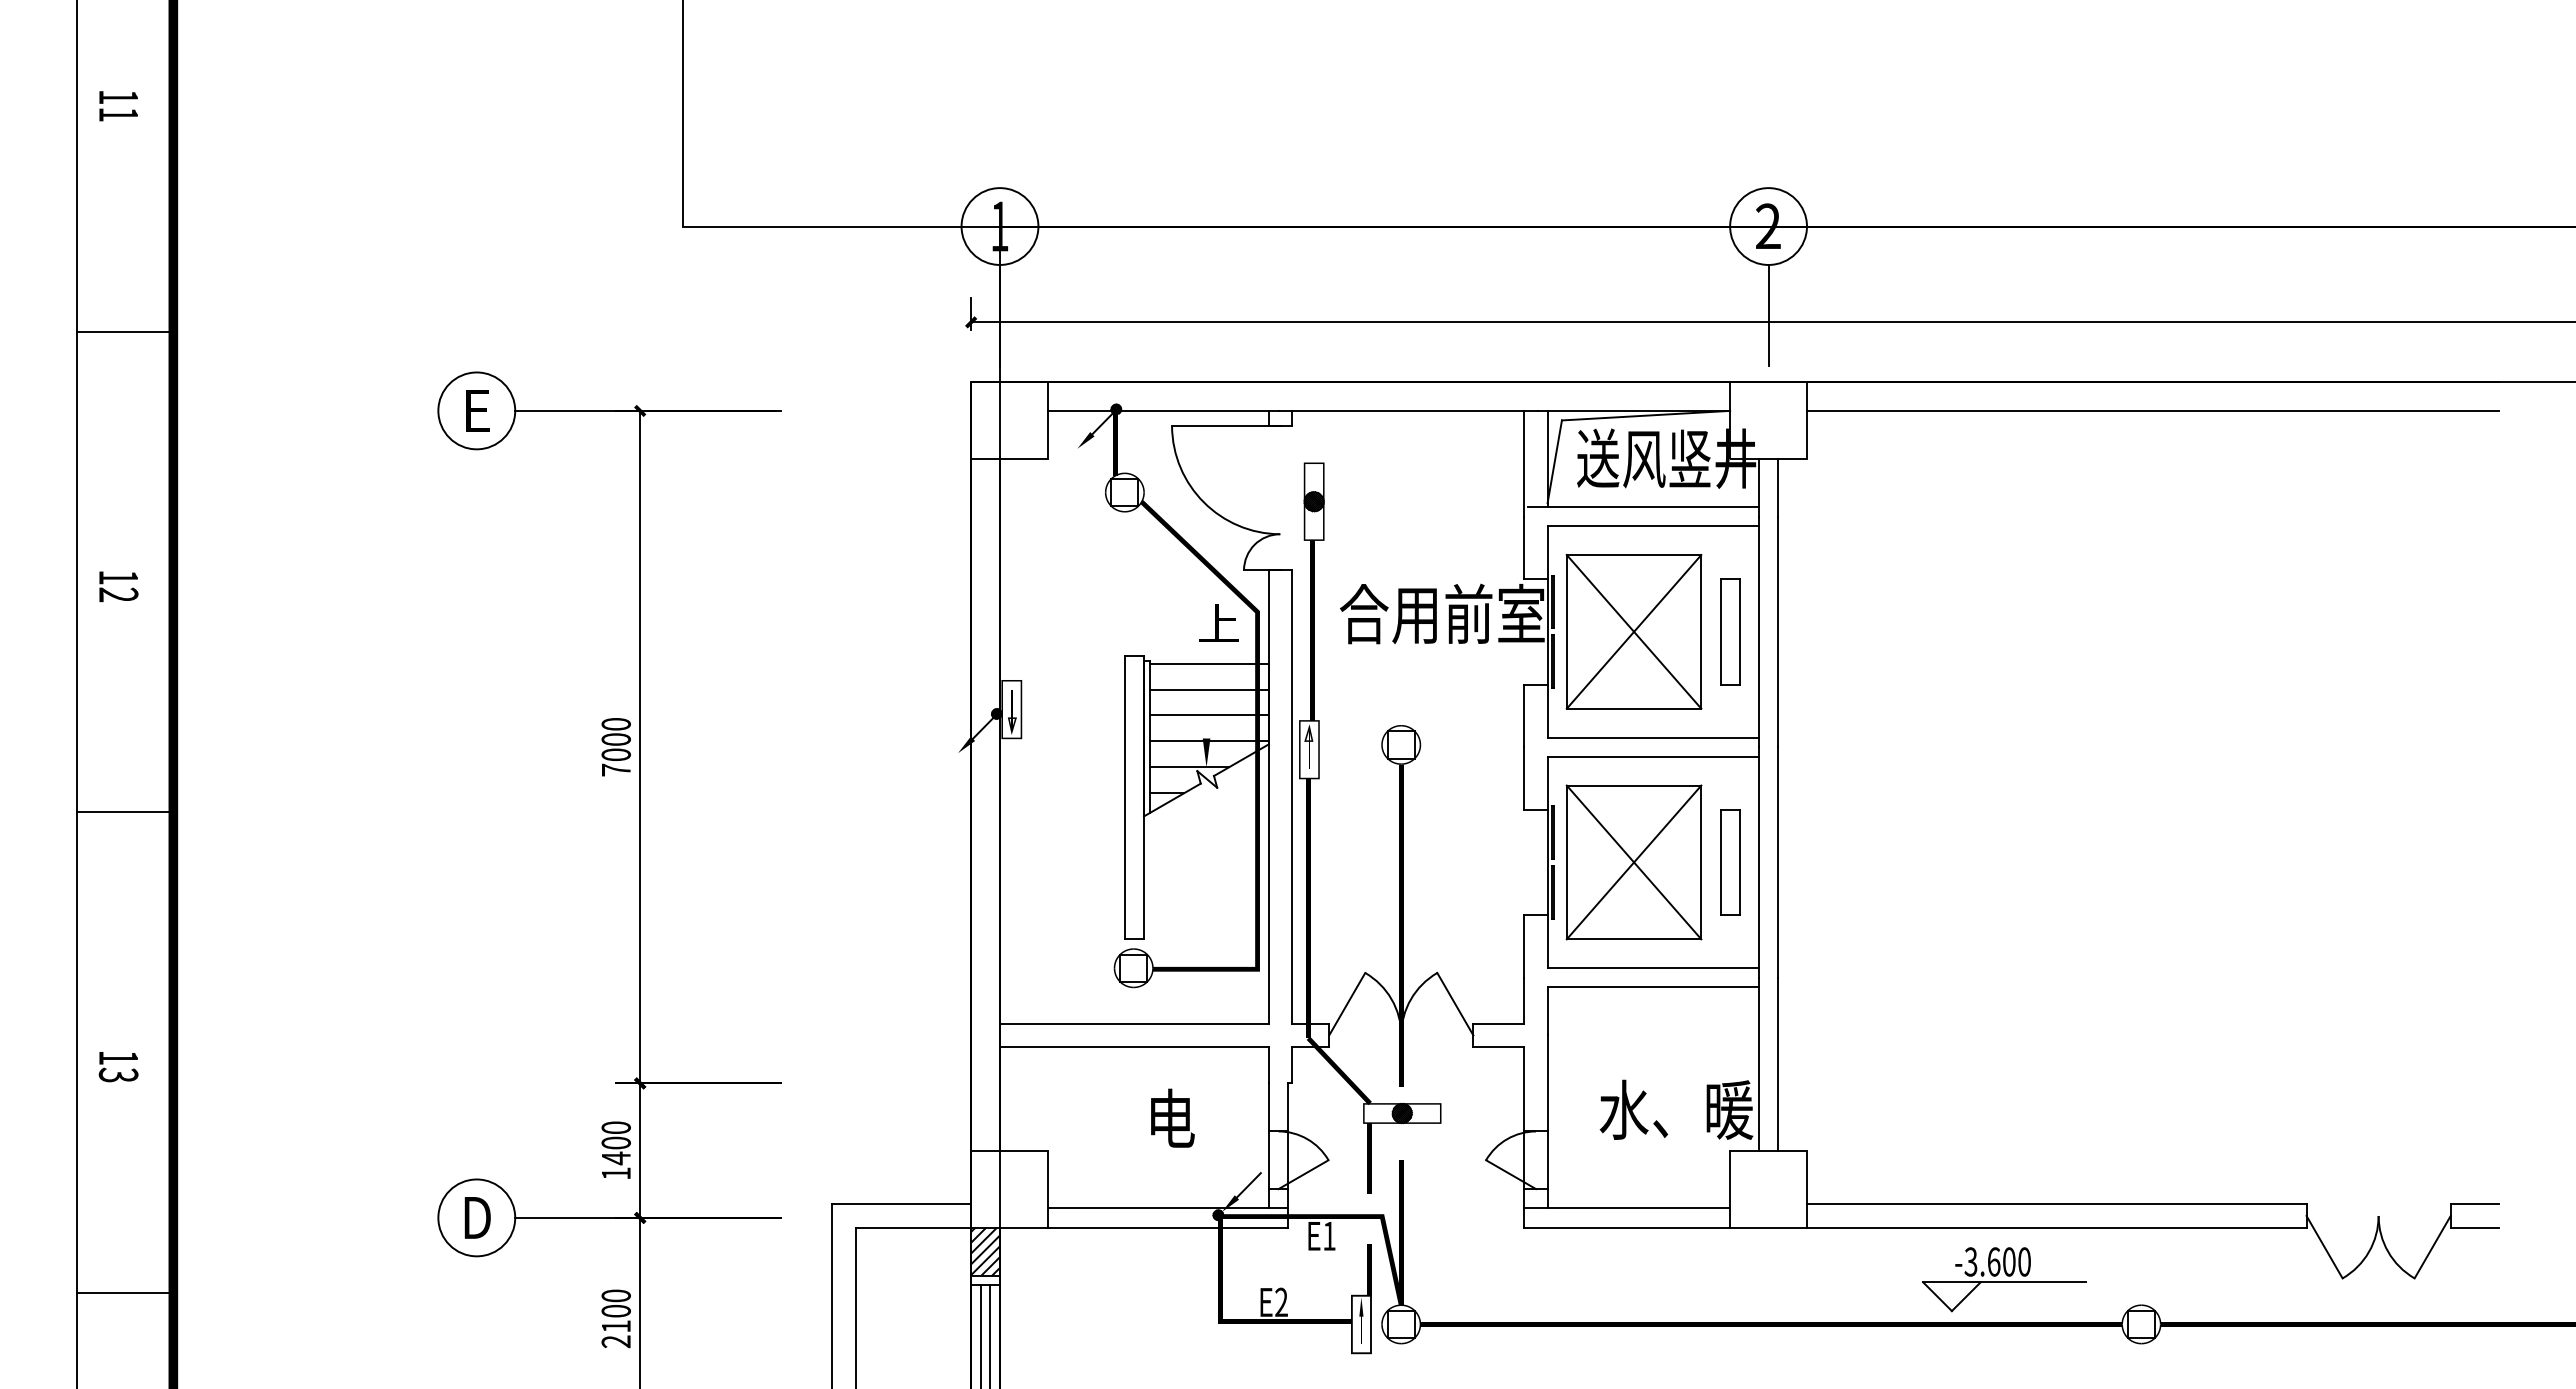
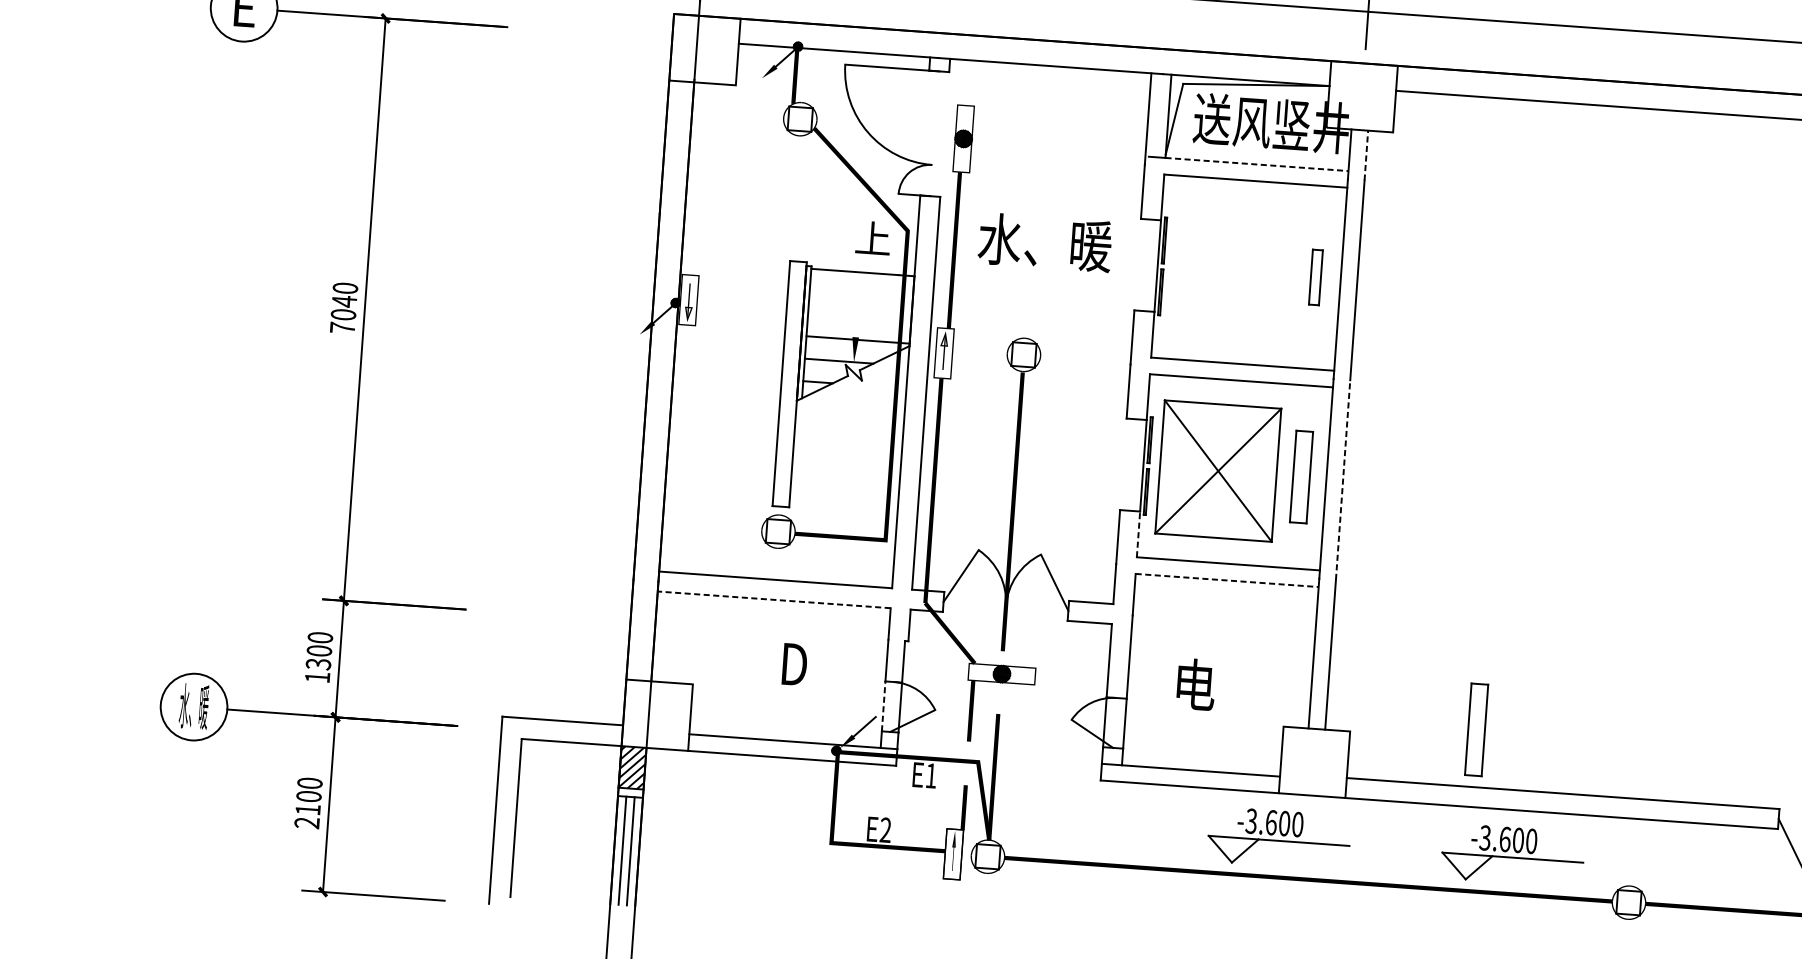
line: (1778, 487) -> (1366, 155), solid -> dashed
line: (1653, 506) -> (1257, 164), solid -> dashed
text: (1441, 613) -> (1066, 243), 合用前室 -> 水、暖
part: (1633, 631) -> (1232, 271), removed
part: (1730, 631) -> (1316, 277), size x0.6
line: (1209, 689) -> (861, 295), removed
line: (1209, 715) -> (859, 317), removed
text: (615, 739) -> (343, 301), 7000 -> 7040
line: (1778, 861) -> (1343, 479), solid -> dashed
line: (1547, 941) -> (1138, 534), solid -> dashed
line: (1653, 987) -> (1227, 580), solid -> dashed
line: (1134, 1046) -> (774, 599), solid -> dashed
text: (1676, 1109) -> (1239, 687), 水、暖 -> 电
text: (1171, 1117) -> (801, 663), 电 -> D
part: (1952, 1138) -> (1476, 729), added
text: (615, 1158) -> (317, 664), 1400 -> 1300
line: (1269, 1160) -> (884, 706), solid -> dashed
text: (476, 1217) -> (193, 706), D -> 水、暖
part: (1734, 1279) -> (1279, 838), added

